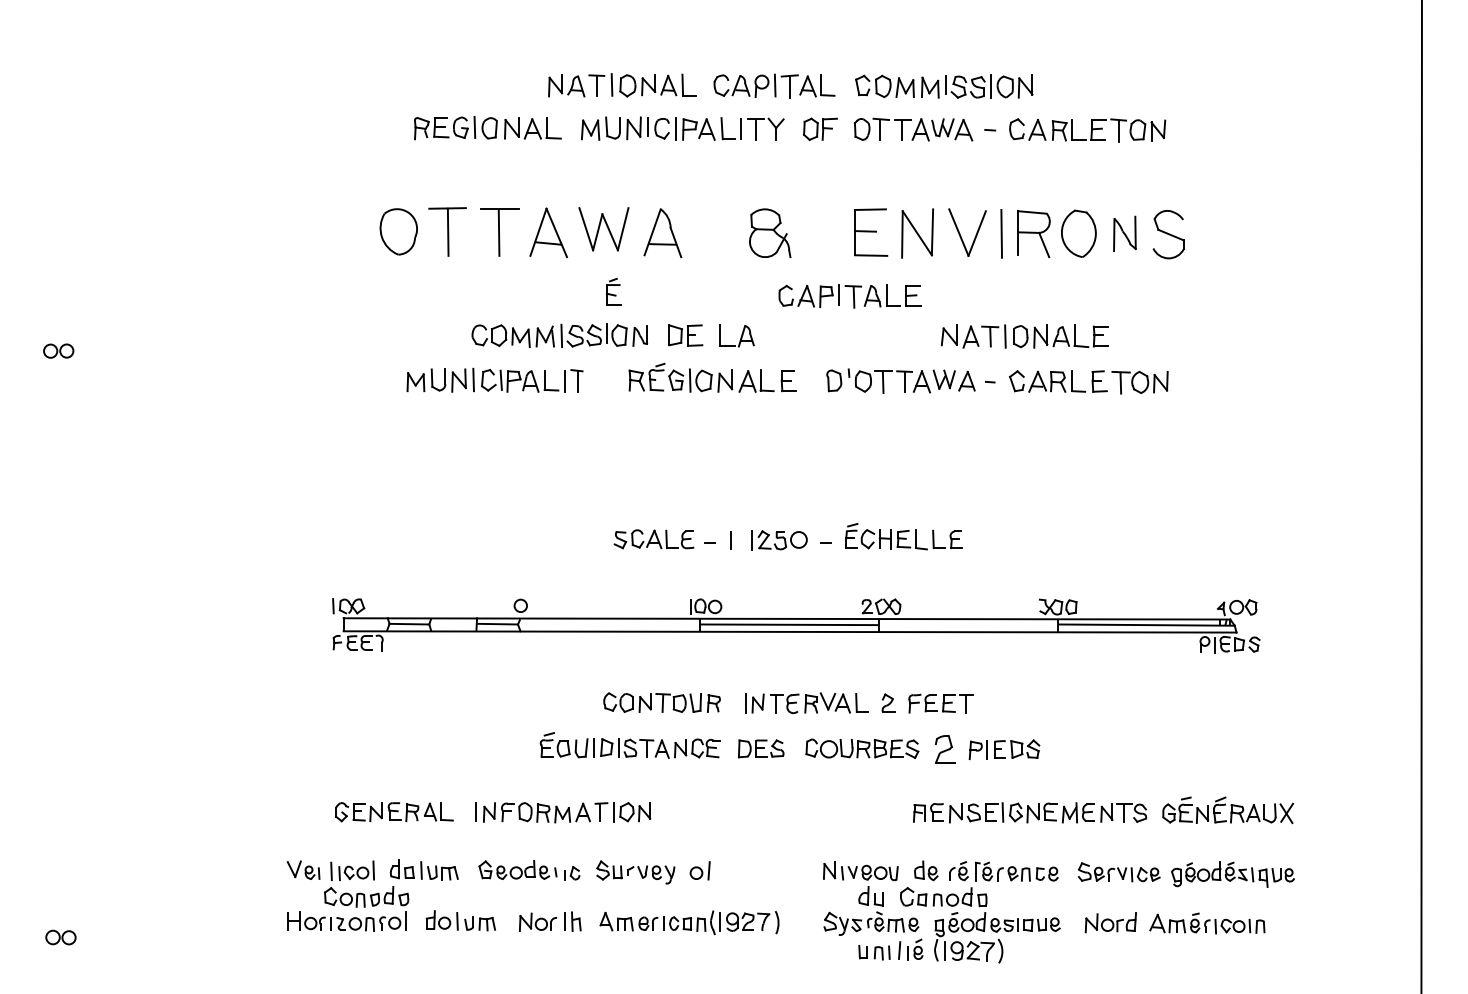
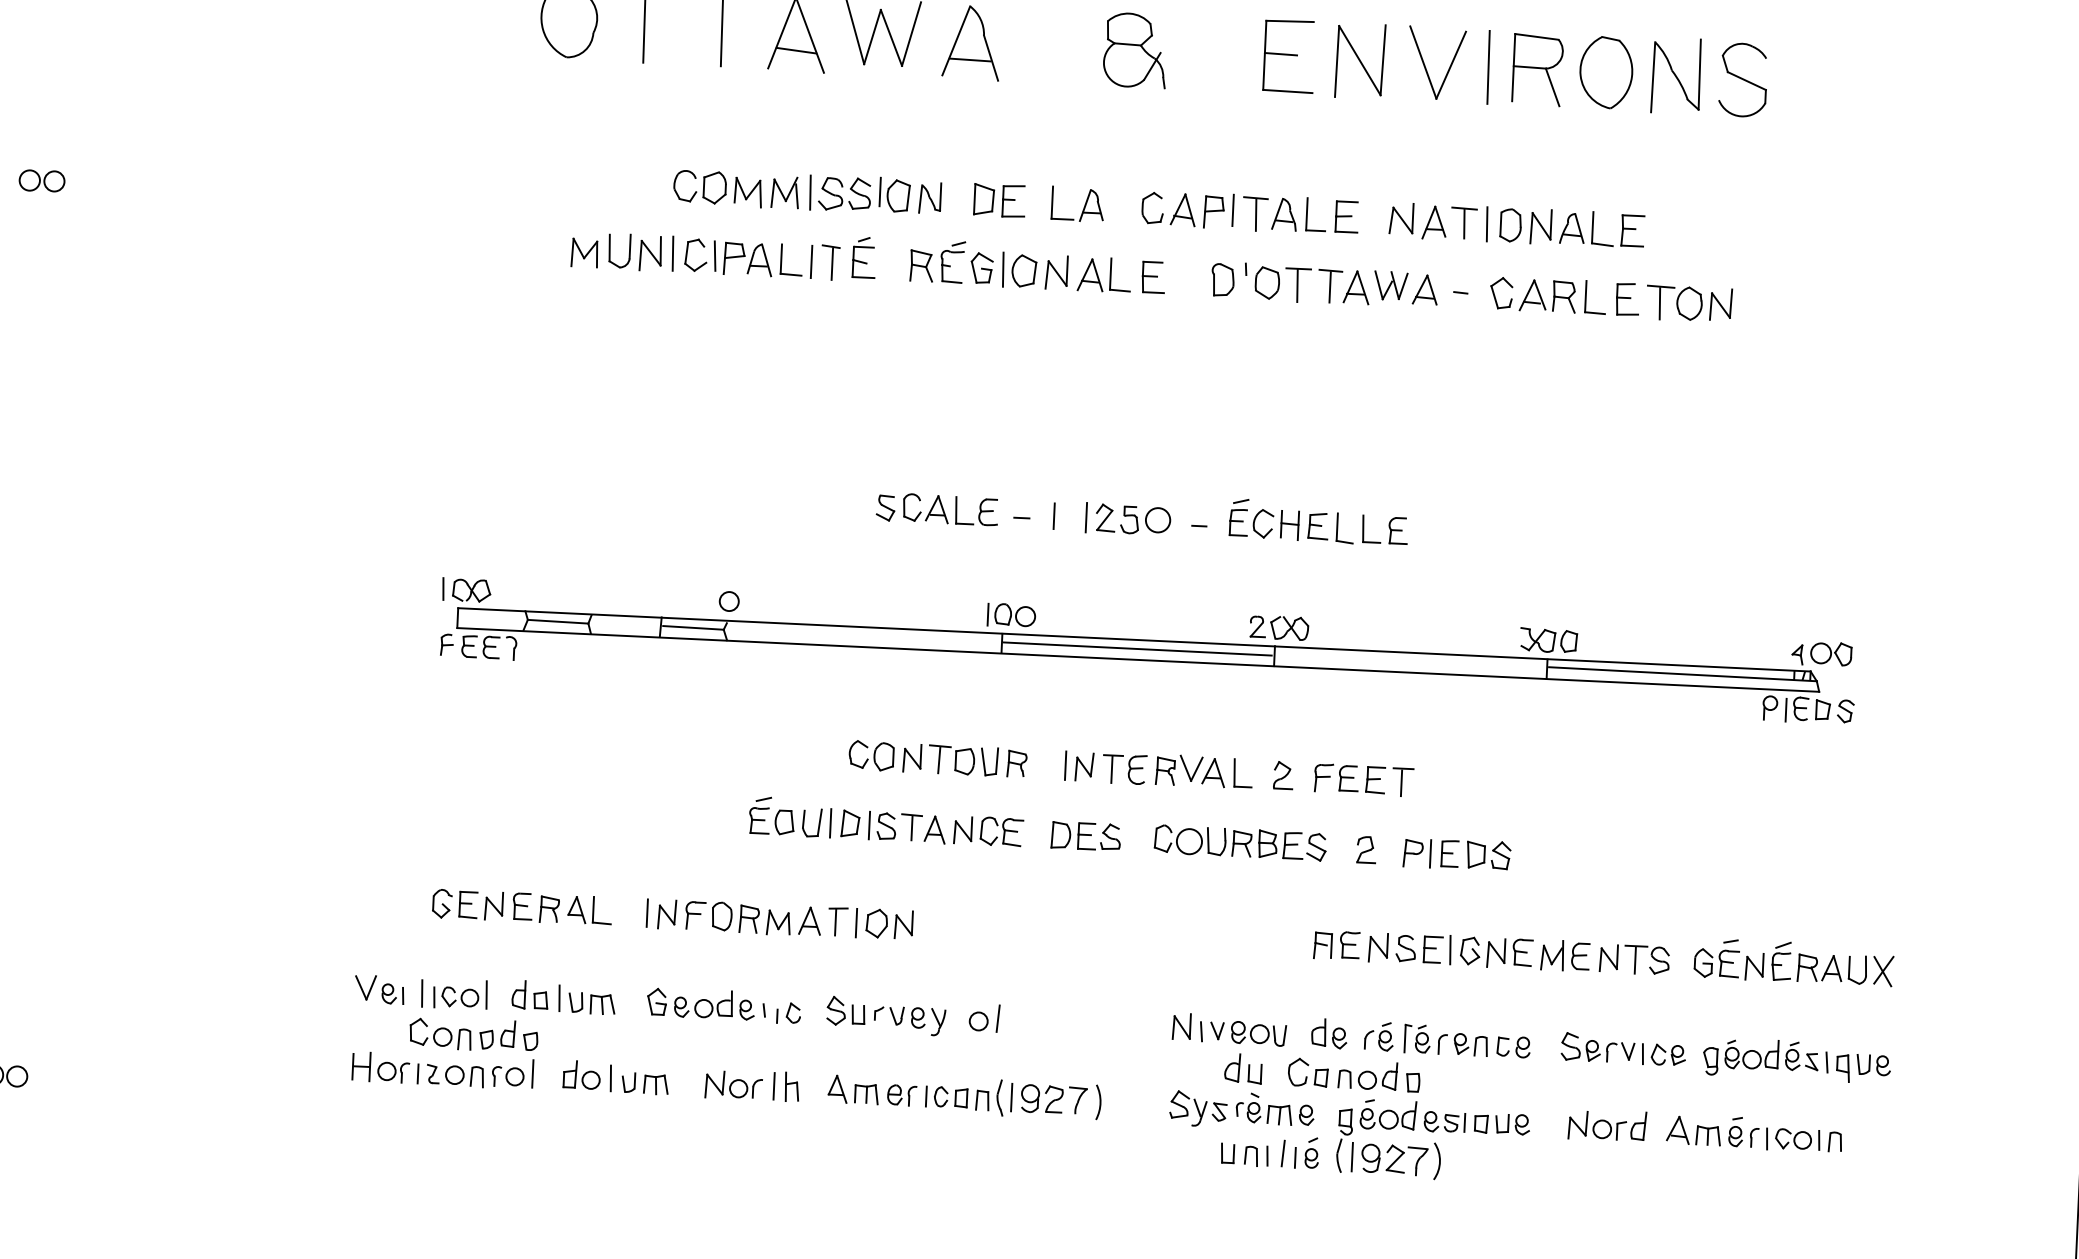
part: (1124, 233) -> (1675, 75), size x1.43
part: (613, 291) -> (863, 257), moved
part: (849, 296) -> (1249, 213), moved
part: (944, 749) -> (1365, 849), size x0.62

